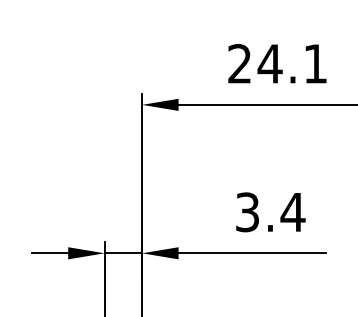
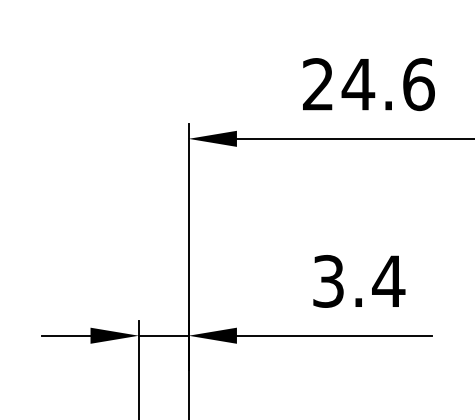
text: (315, 63) -> (418, 83), 24.1 -> 24.6

